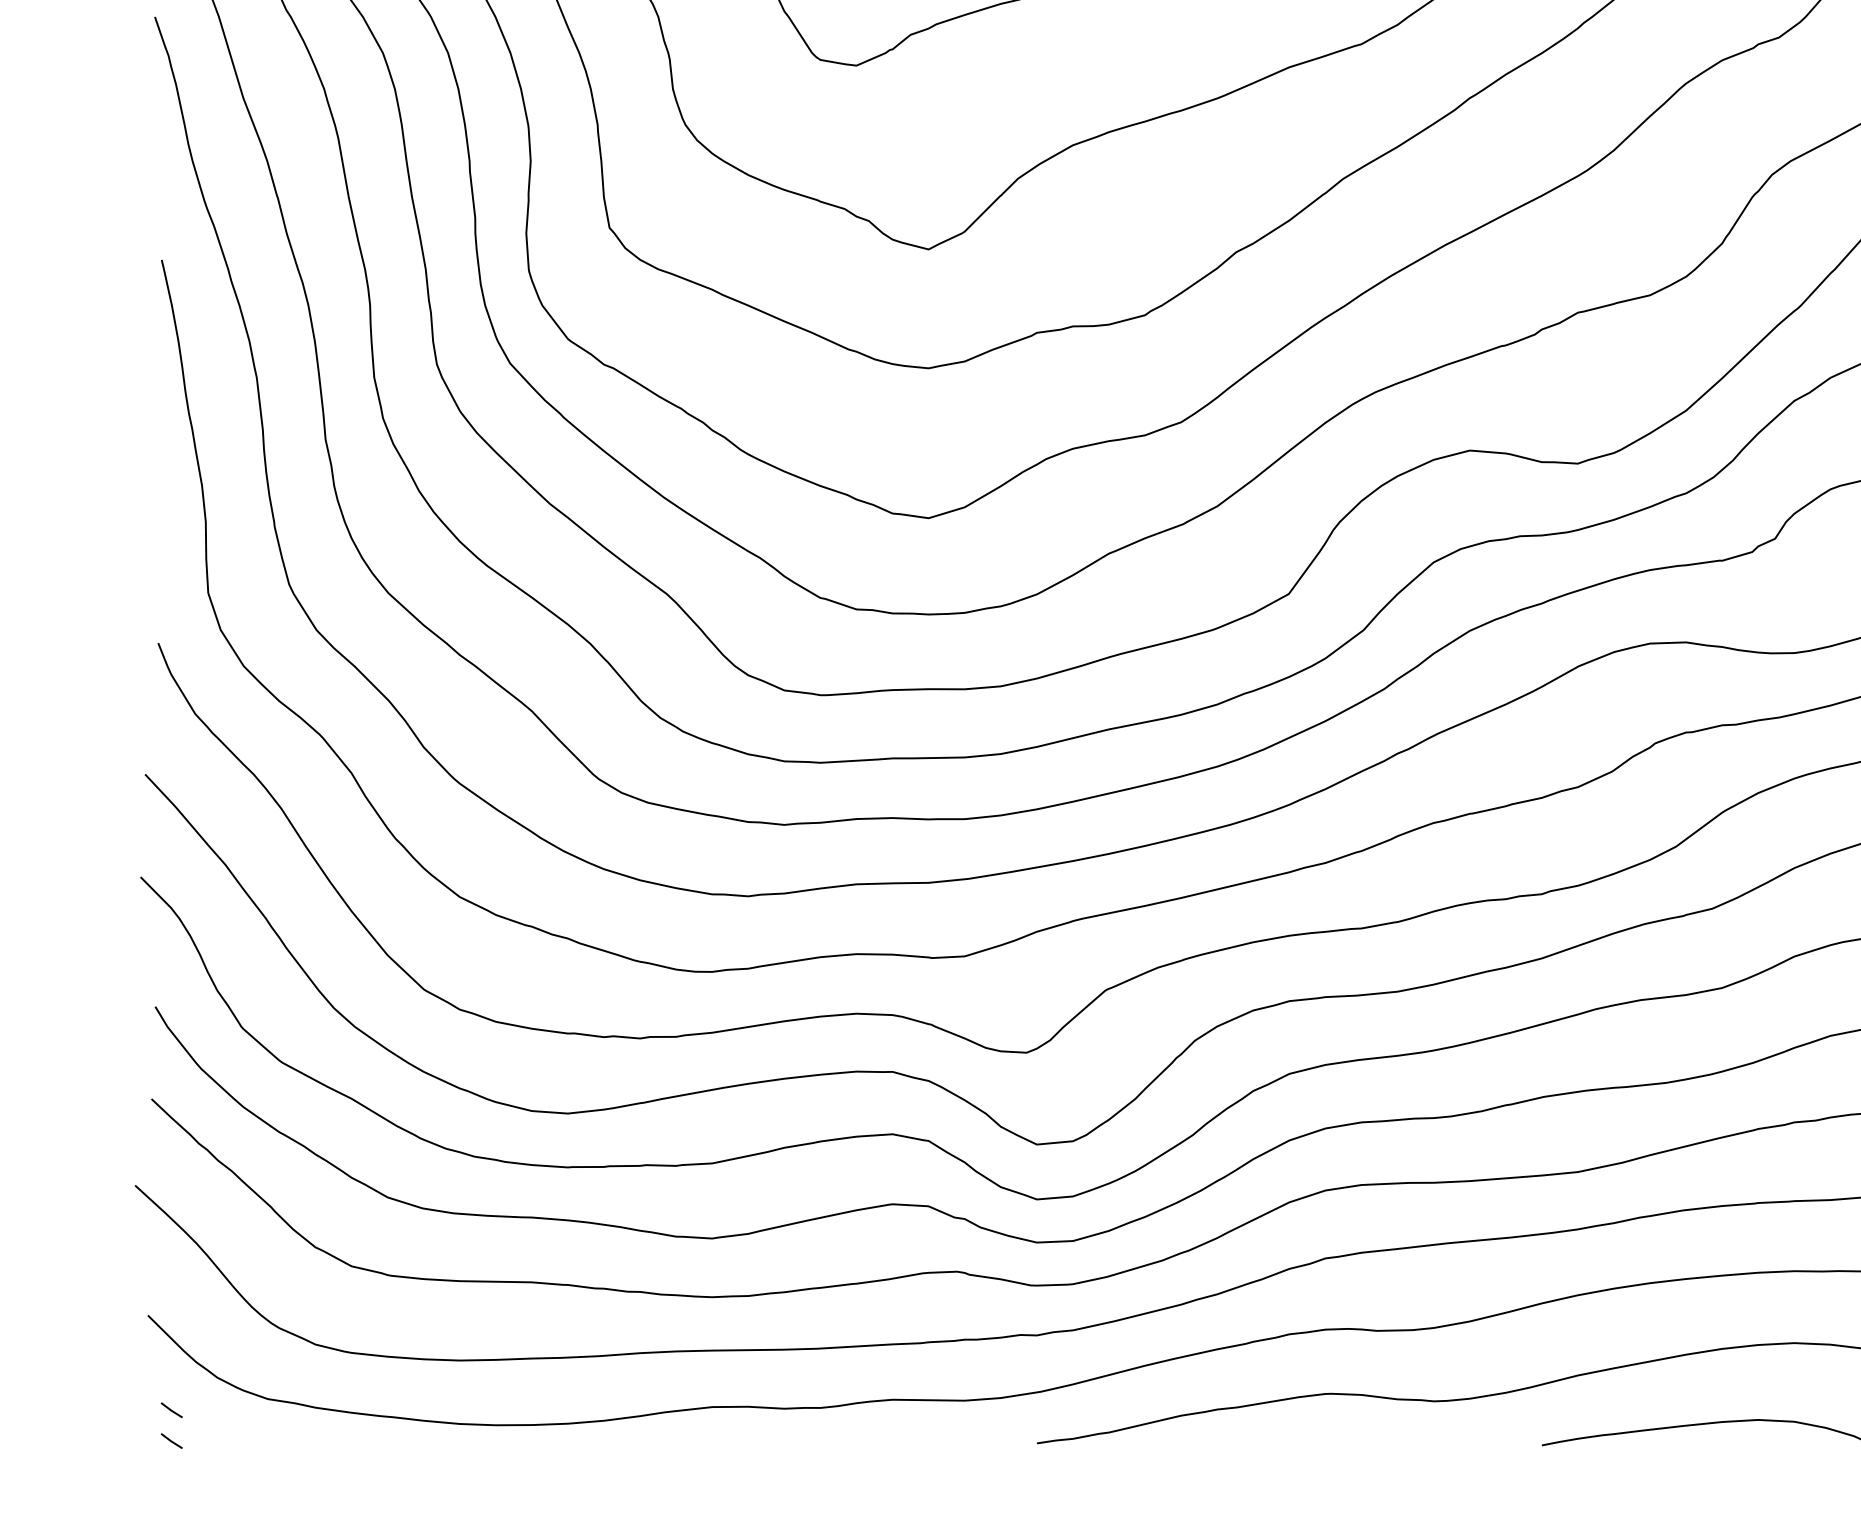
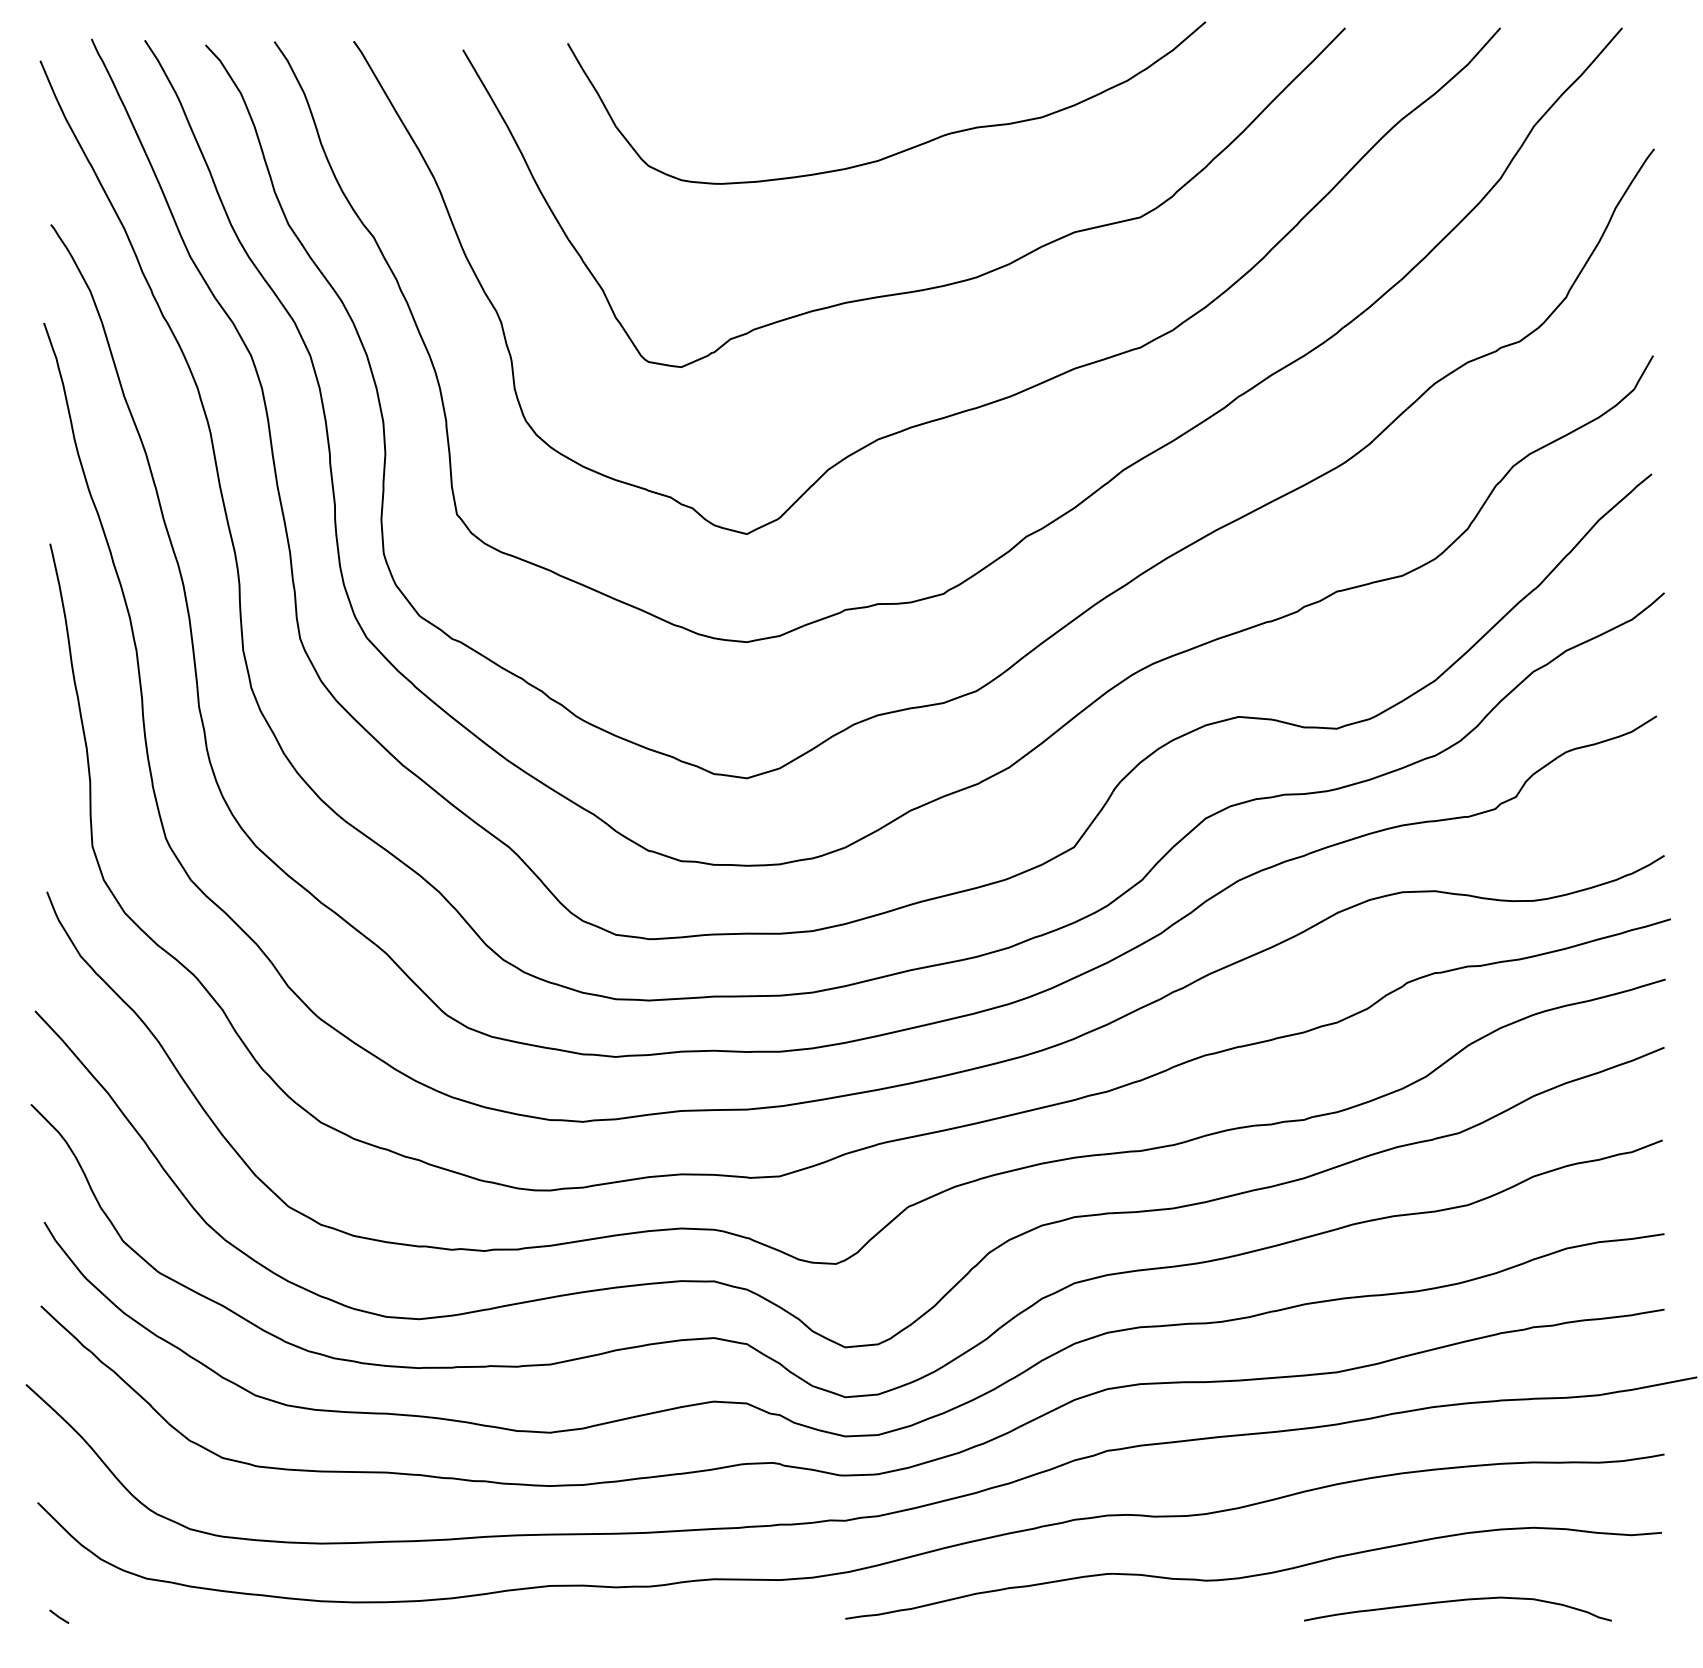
line: (172, 1409) -> (59, 1588), removed

